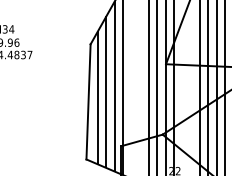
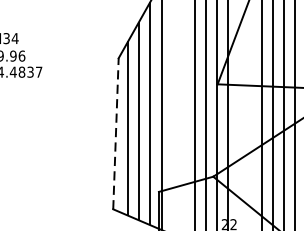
line: (88, 101) -> (115, 133), solid -> dashed

